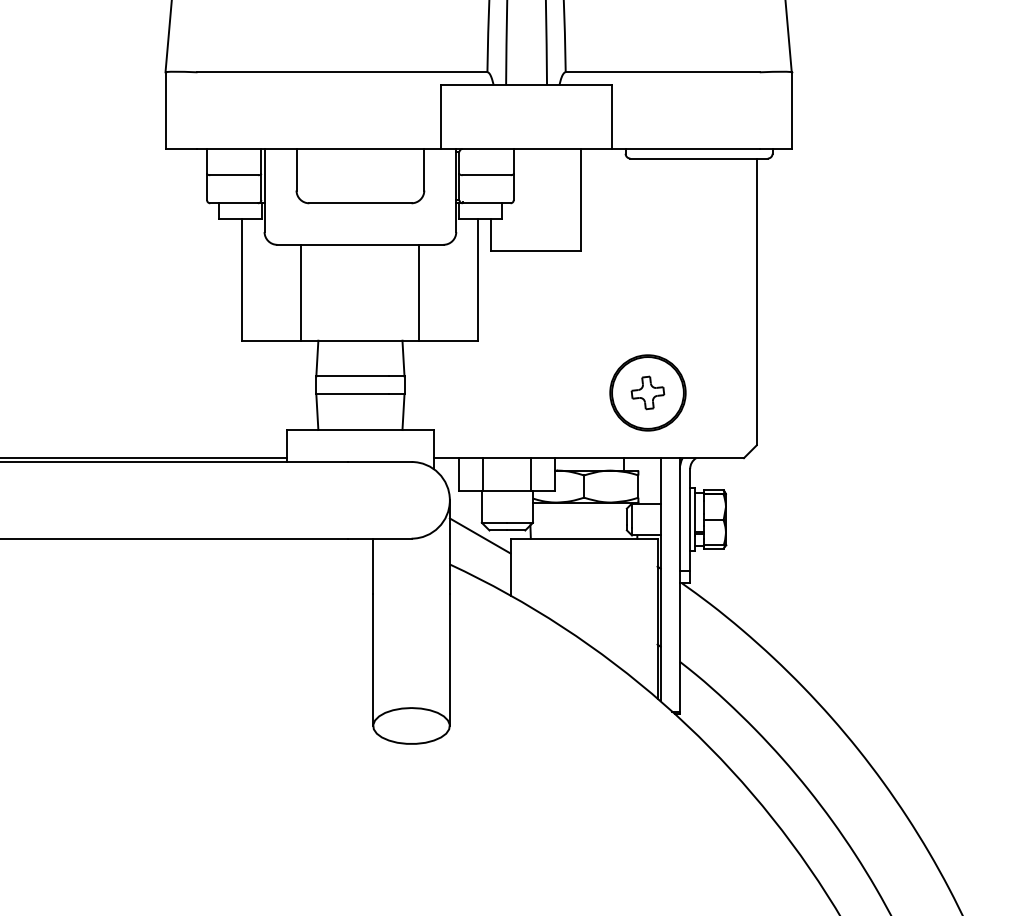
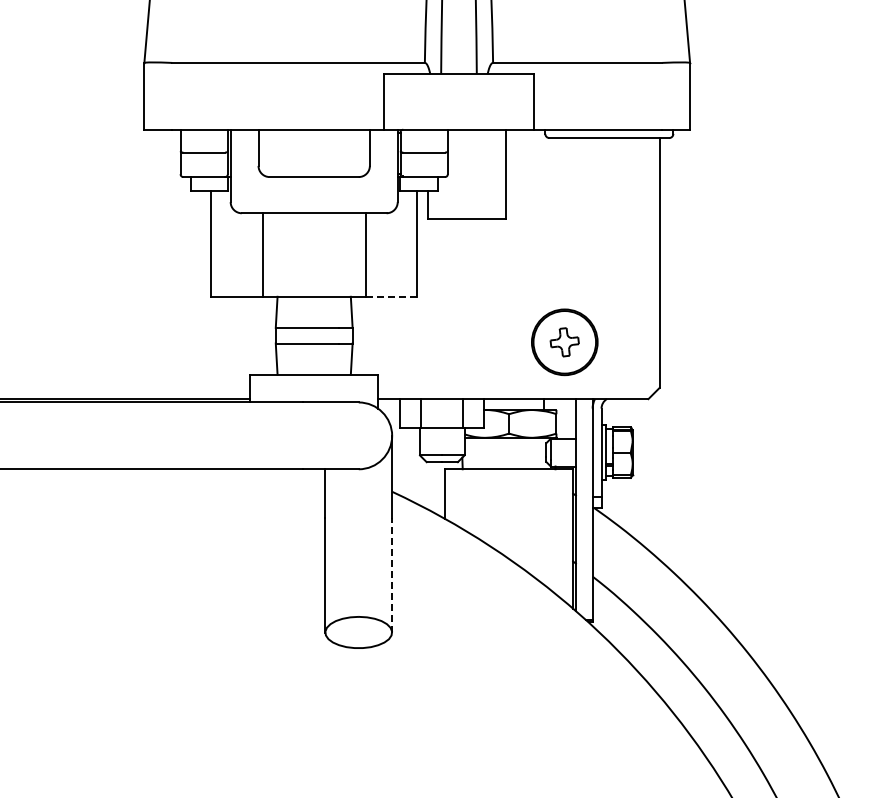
line: (449, 340) -> (391, 296), solid -> dashed
line: (480, 535) -> (418, 466), removed
line: (450, 659) -> (392, 574), solid -> dashed

